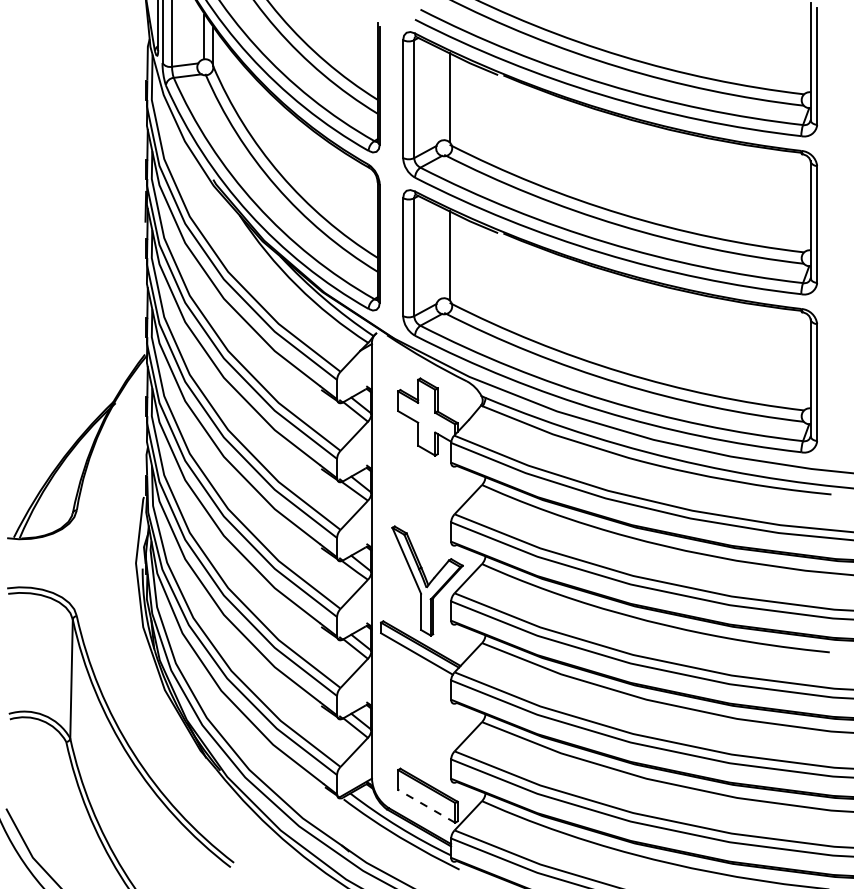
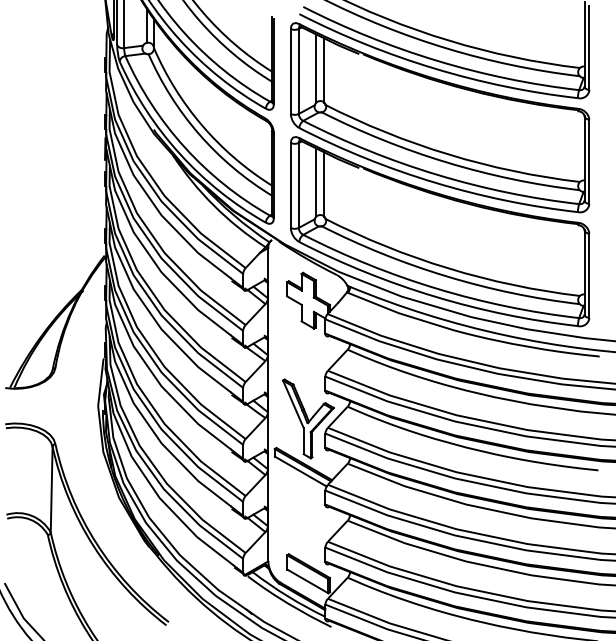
line: (438, 94) -> (316, 68), added
line: (438, 252) -> (316, 182), added
line: (426, 806) -> (307, 581), dashed -> solid

